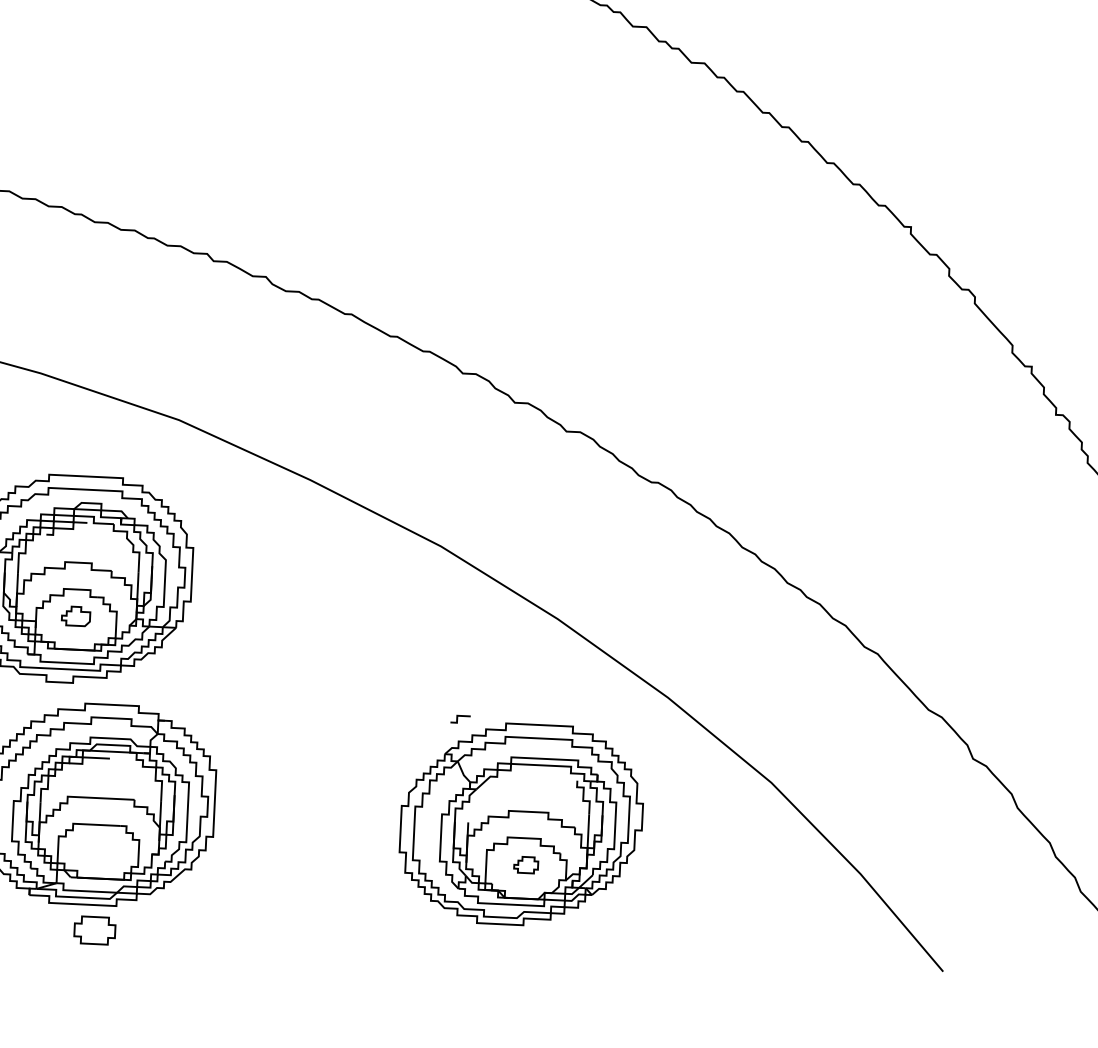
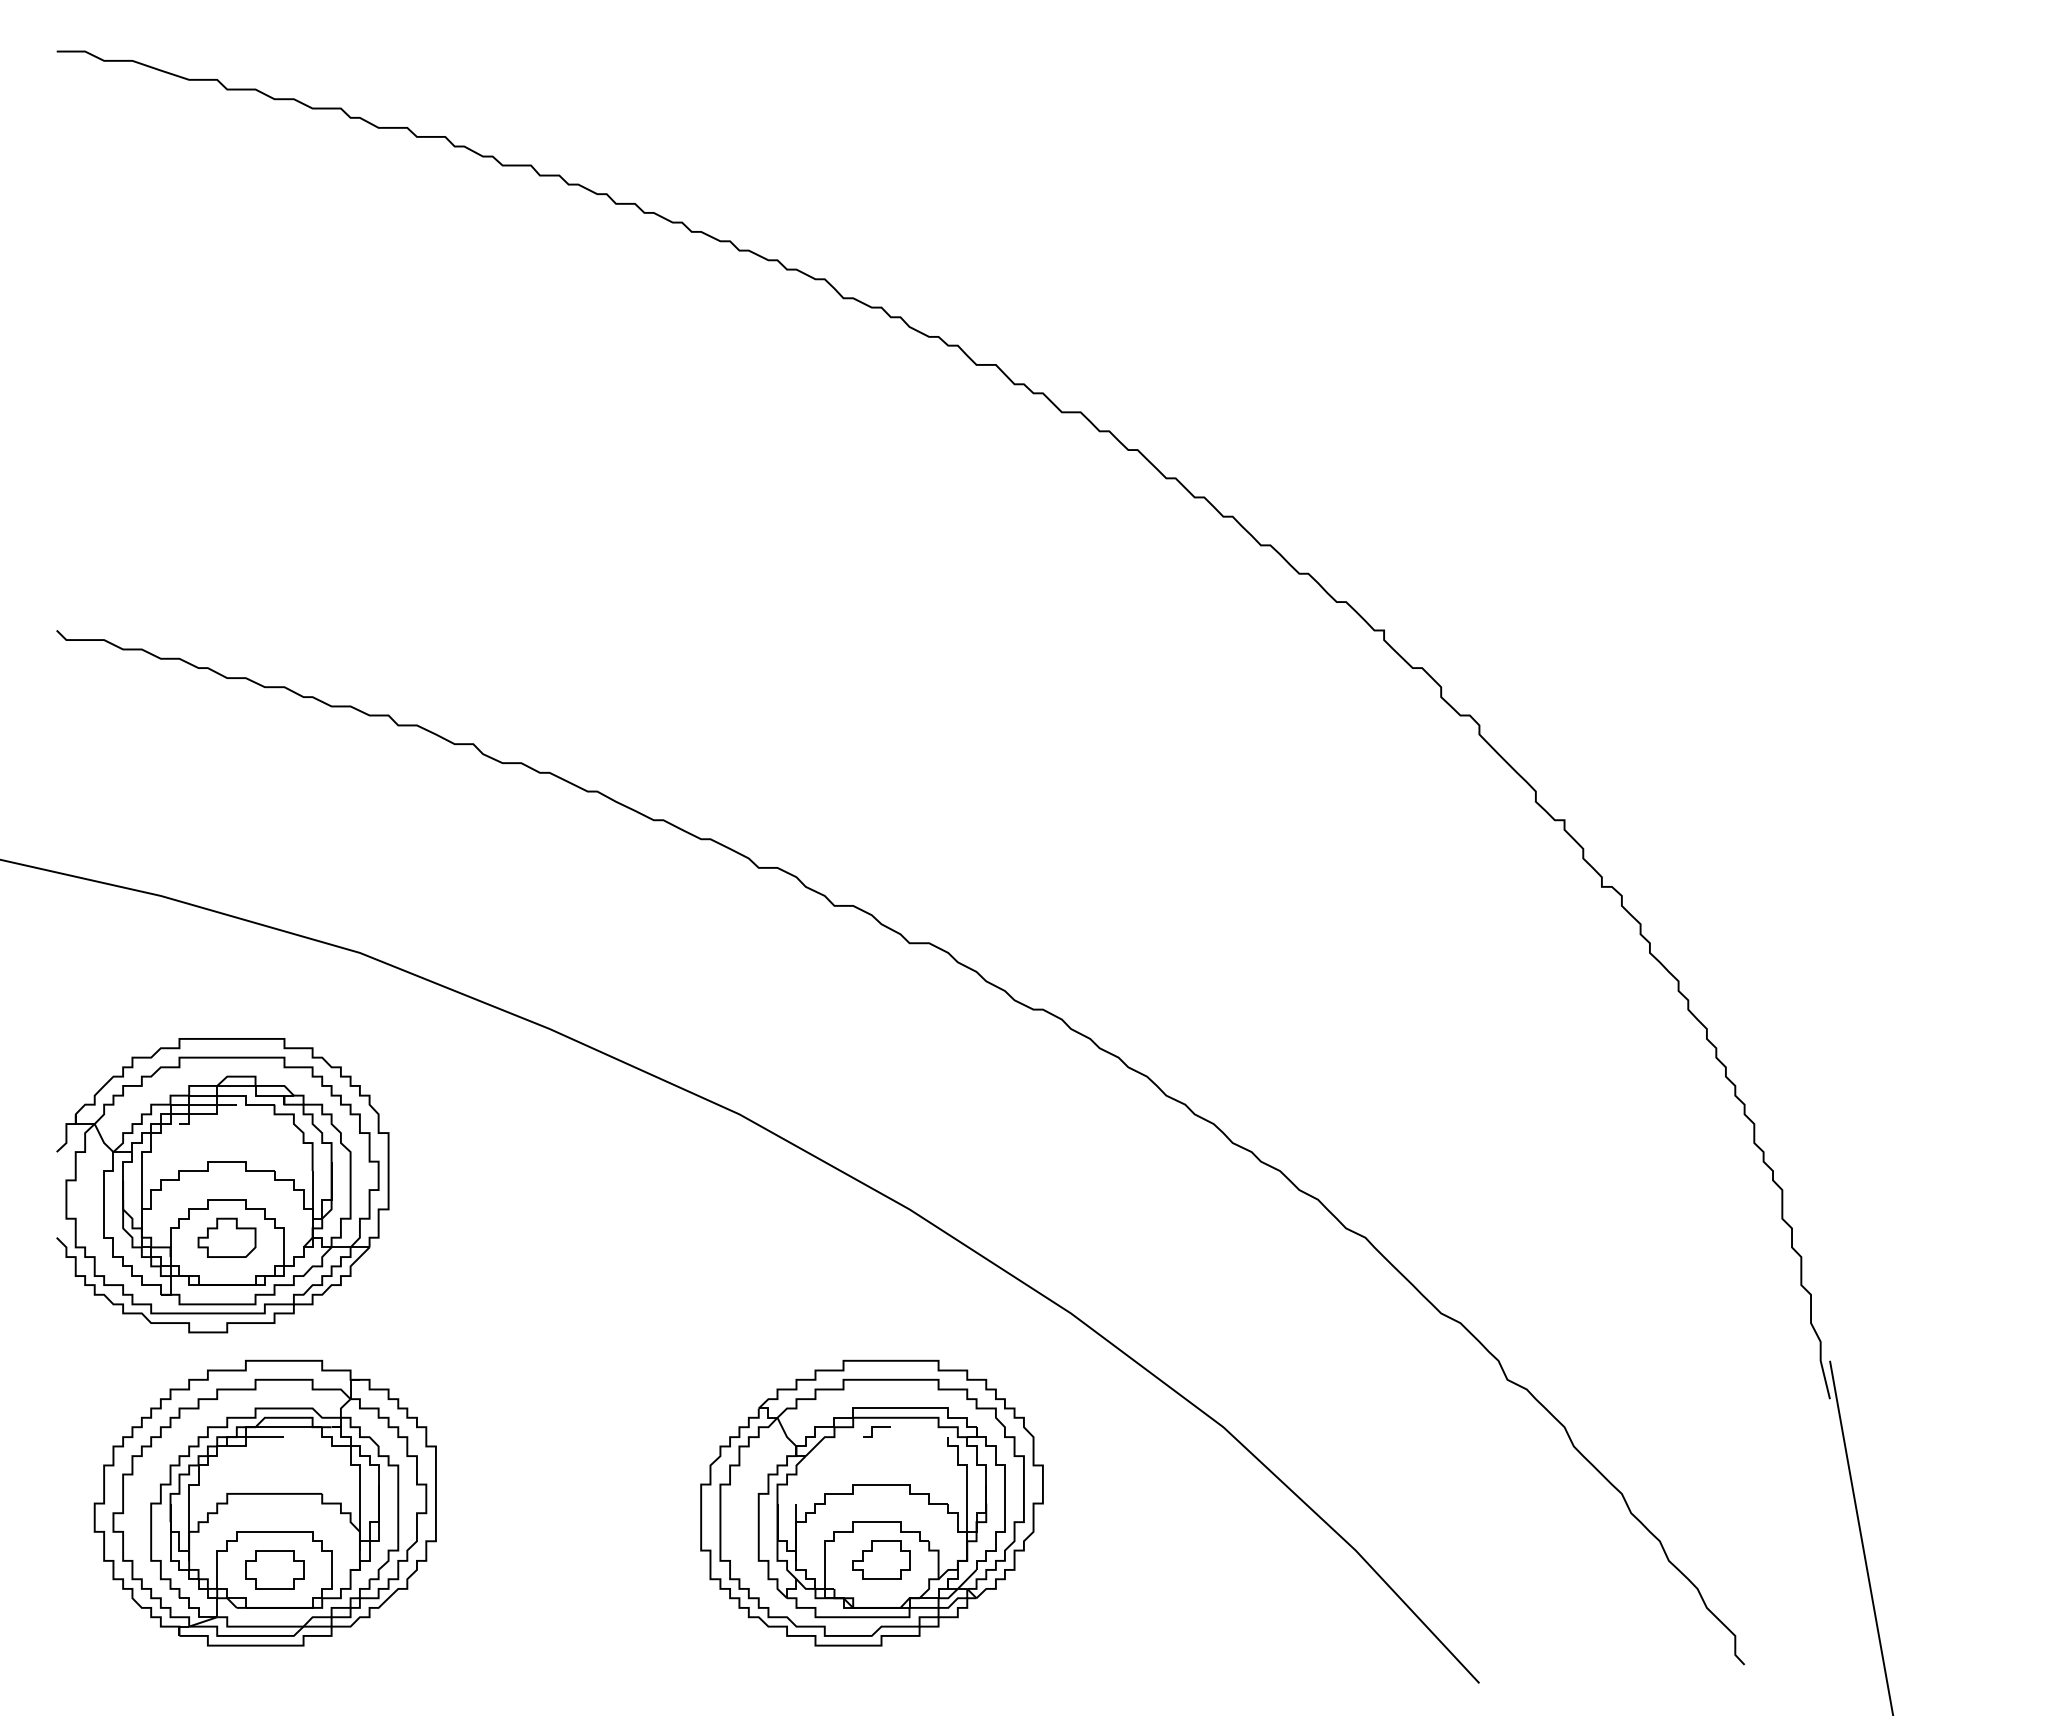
part: (75, 616) -> (226, 1237), size x1.43
line: (460, 716) -> (876, 1427), moved
part: (526, 864) -> (881, 1559), size x1.67
part: (94, 930) -> (274, 1569), moved

